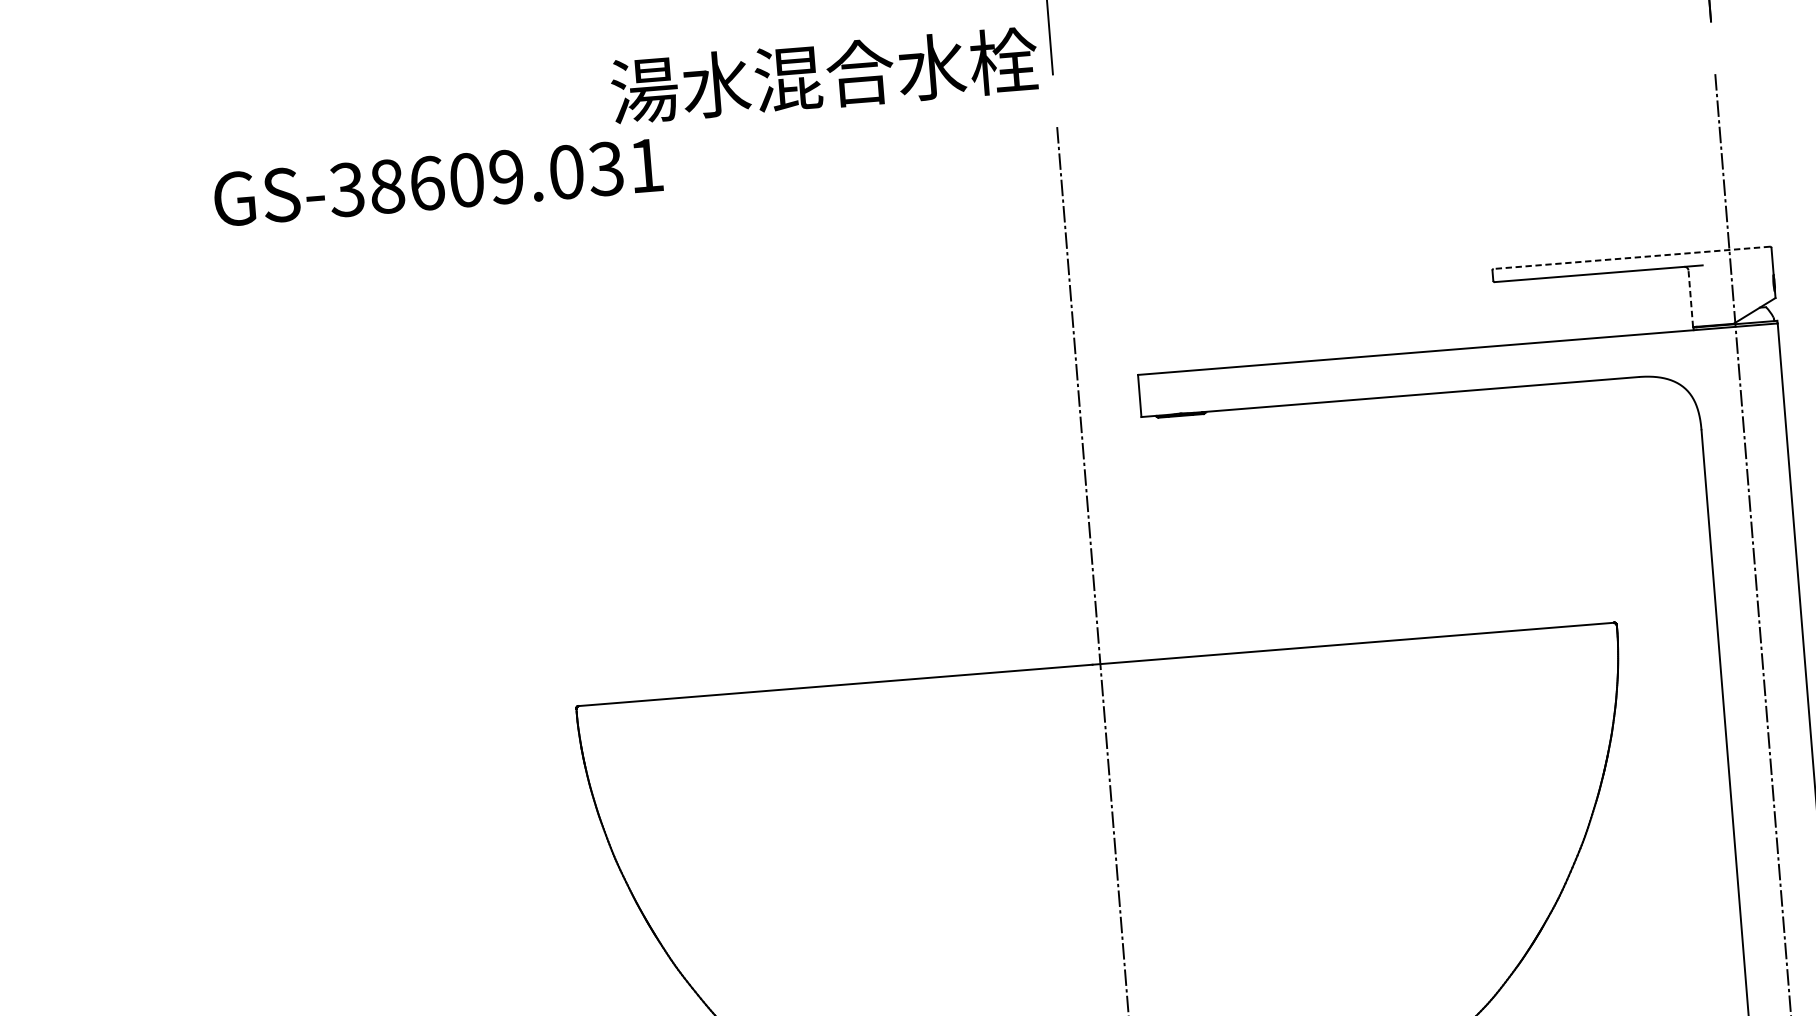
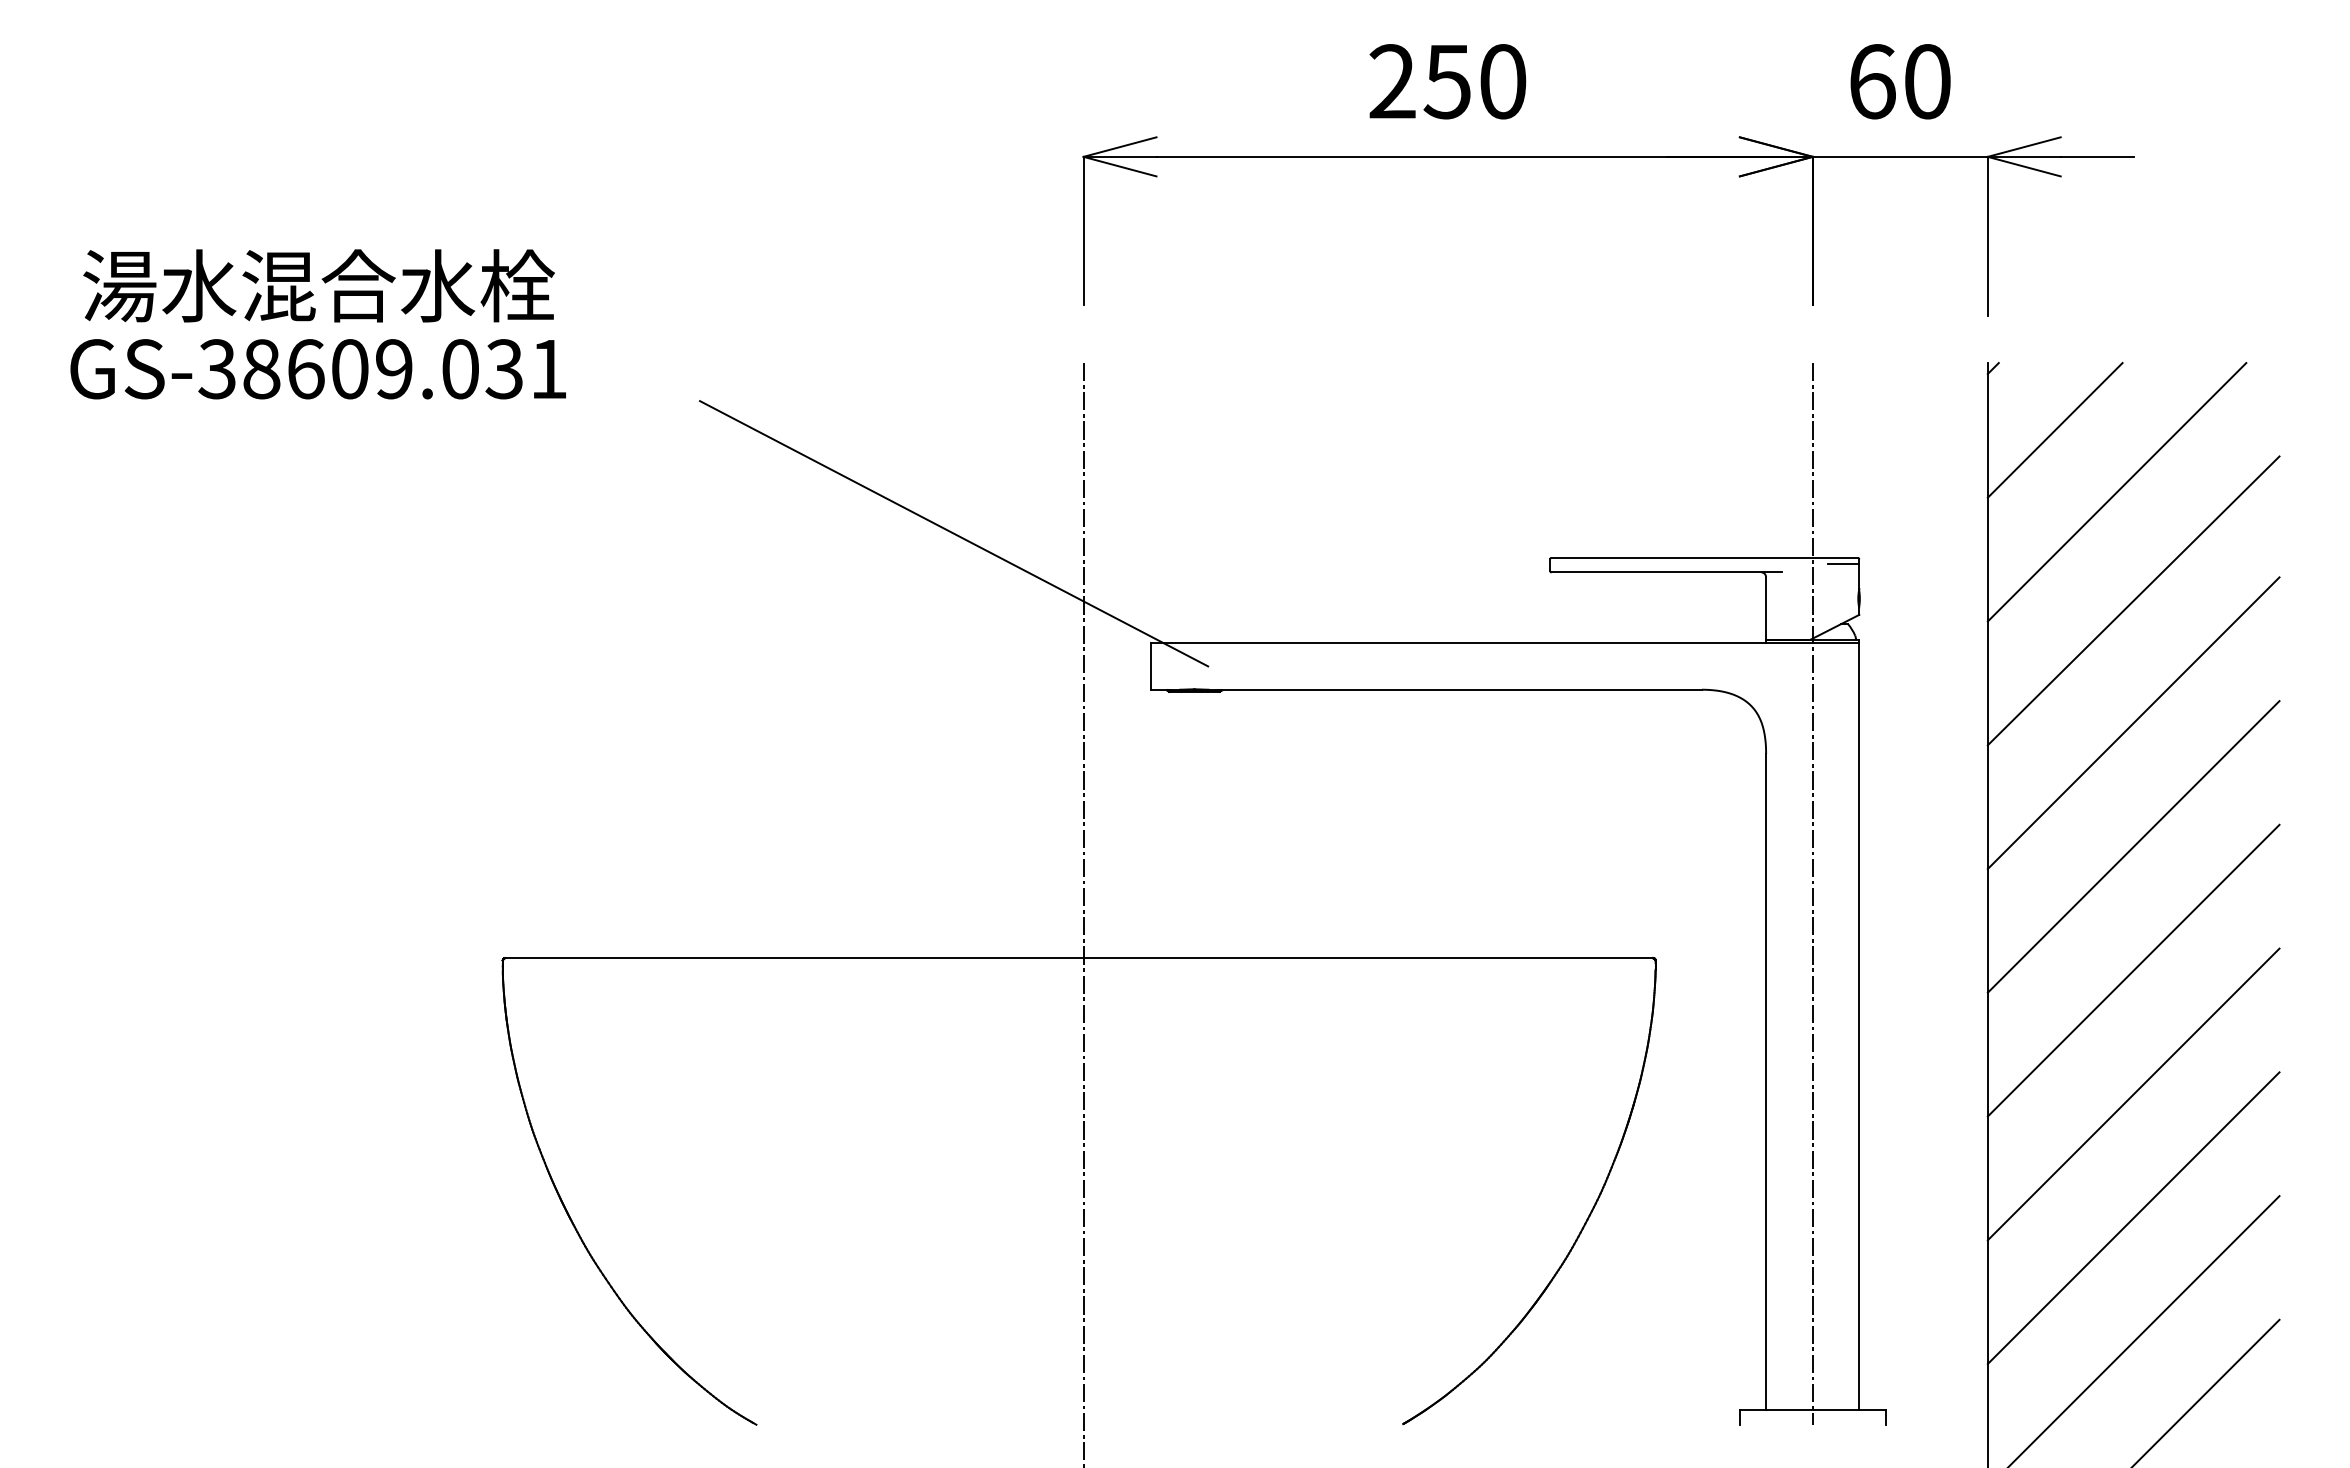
text: (824, 75) -> (318, 285), moved
text: (437, 182) -> (317, 369), moved
line: (1757, 252) -> (1843, 563), added
line: (1631, 257) -> (1704, 557), dashed -> solid
line: (953, 290) -> (954, 533), added
line: (1690, 298) -> (1765, 607), dashed -> solid

